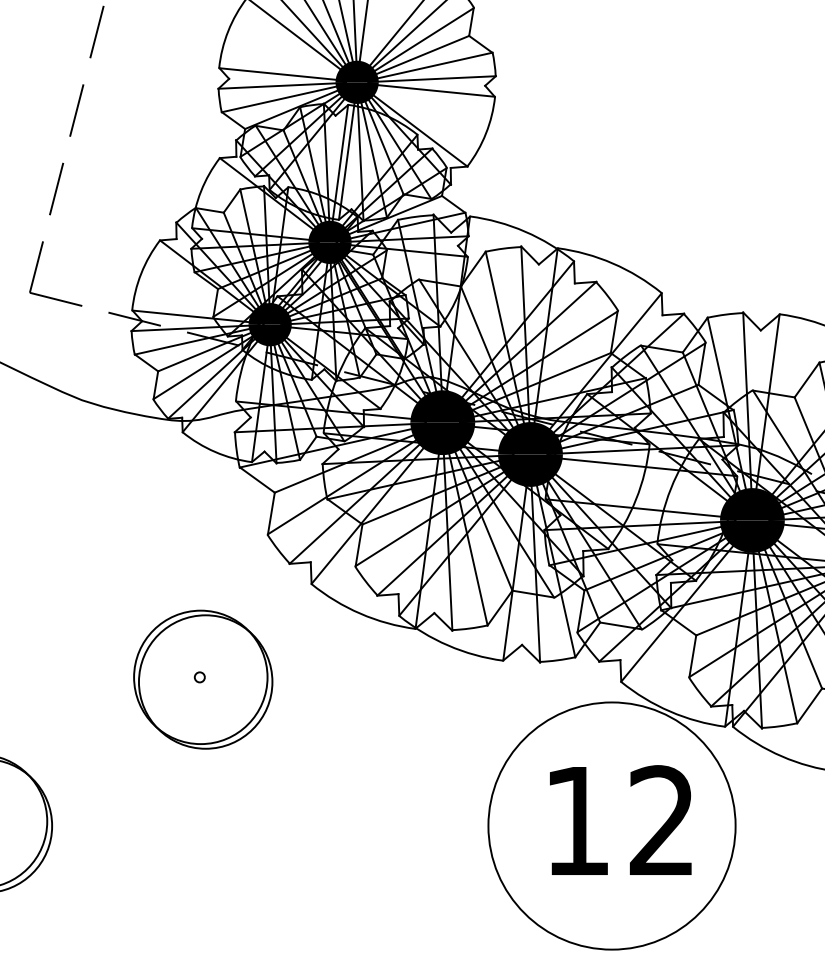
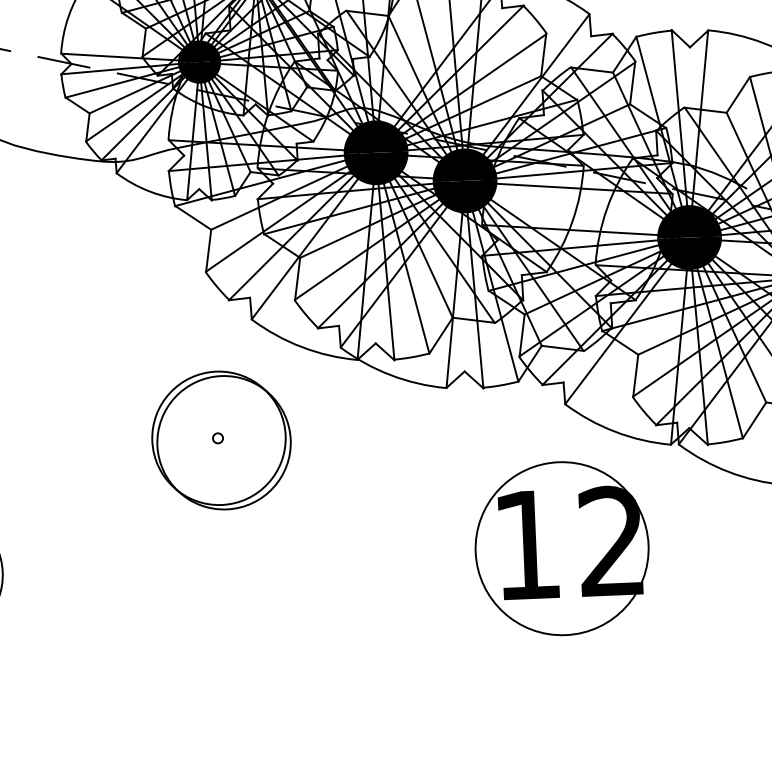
part: (203, 679) -> (221, 440), moved
circle: (611, 825) -> (561, 548), size x0.7

